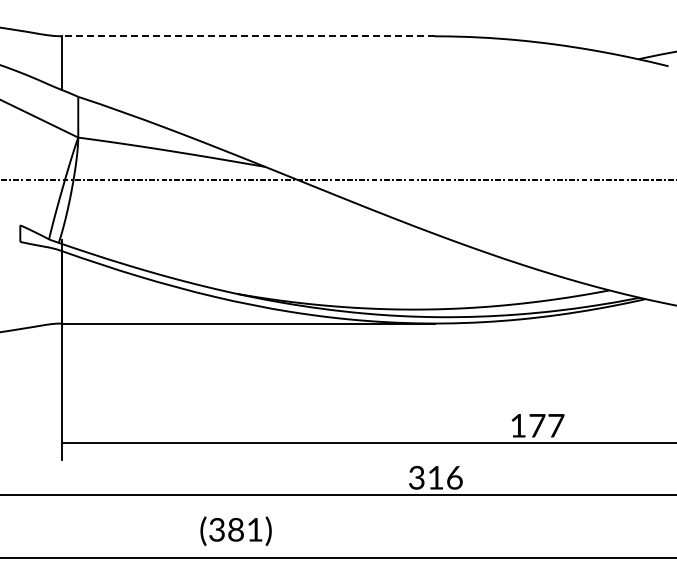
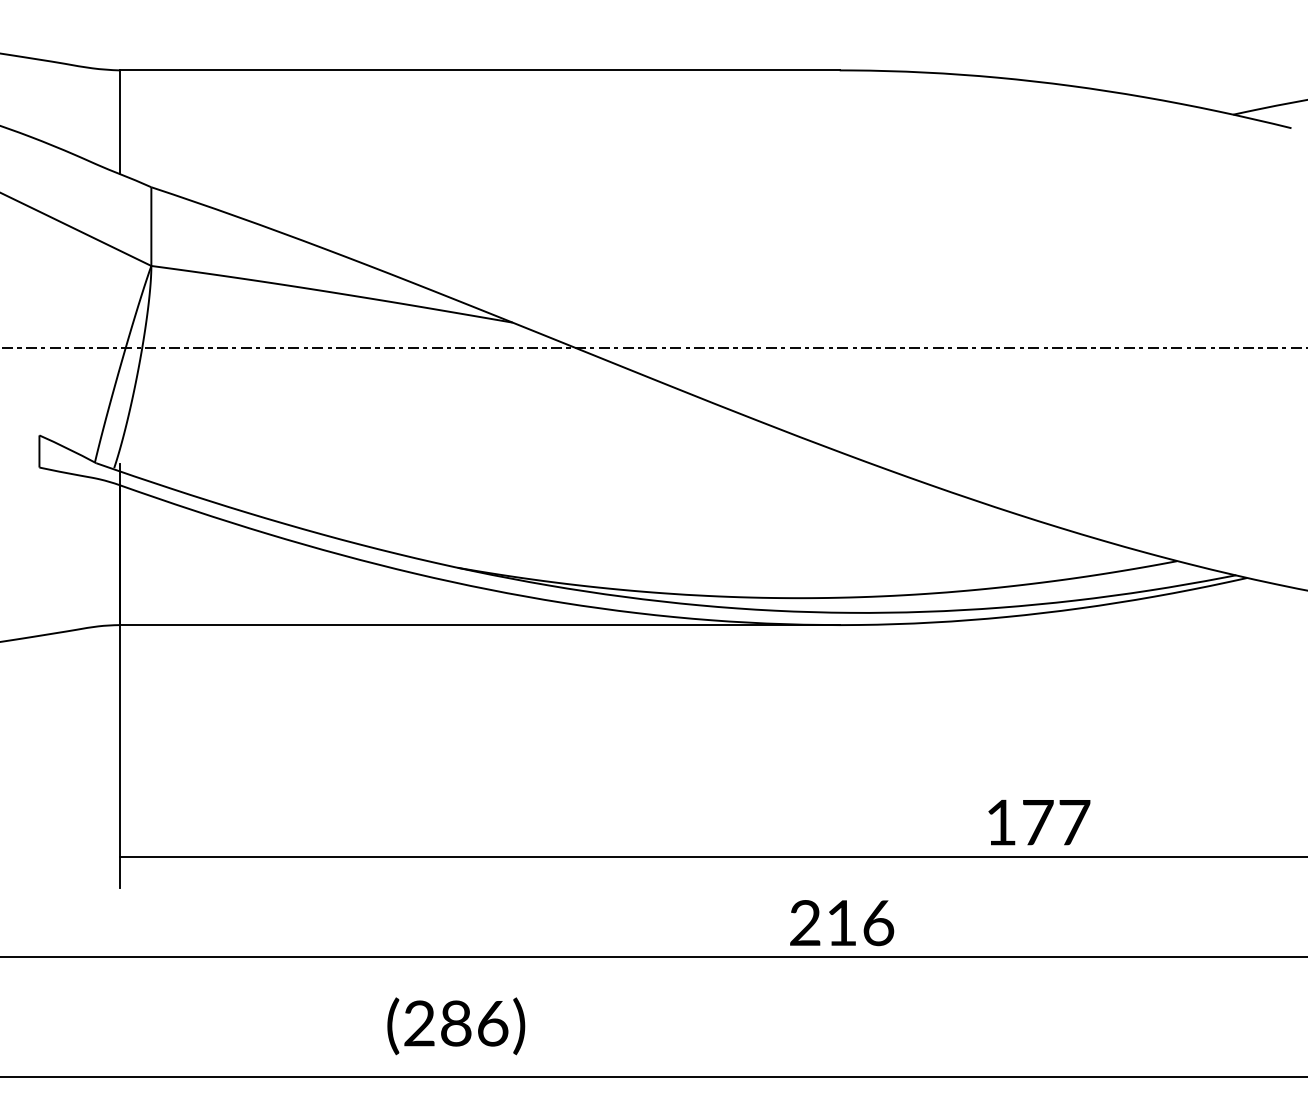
line: (247, 36) -> (478, 70), dashed -> solid
text: (416, 479) -> (804, 926), 316 -> 216
text: (236, 529) -> (456, 1022), (381) -> (286)

